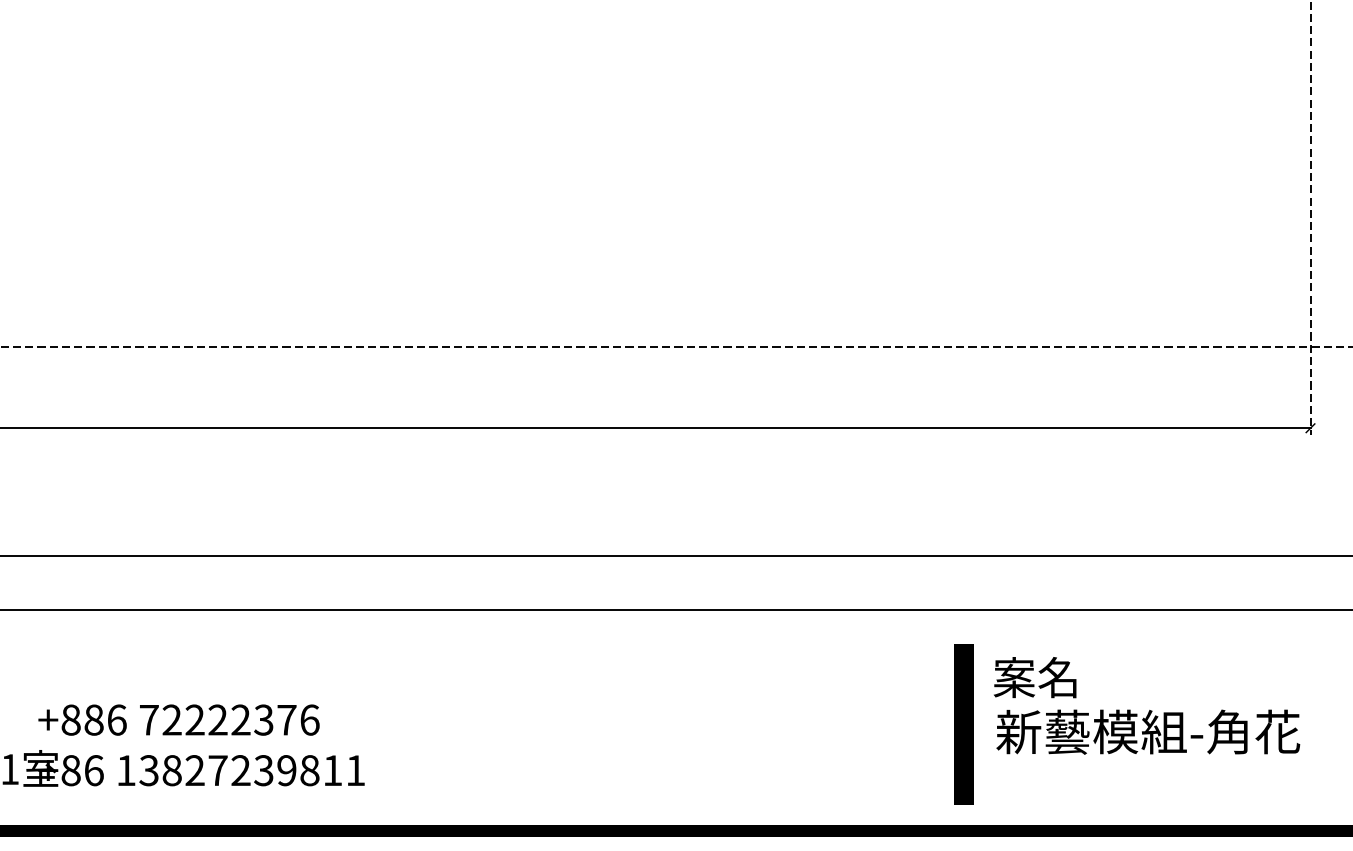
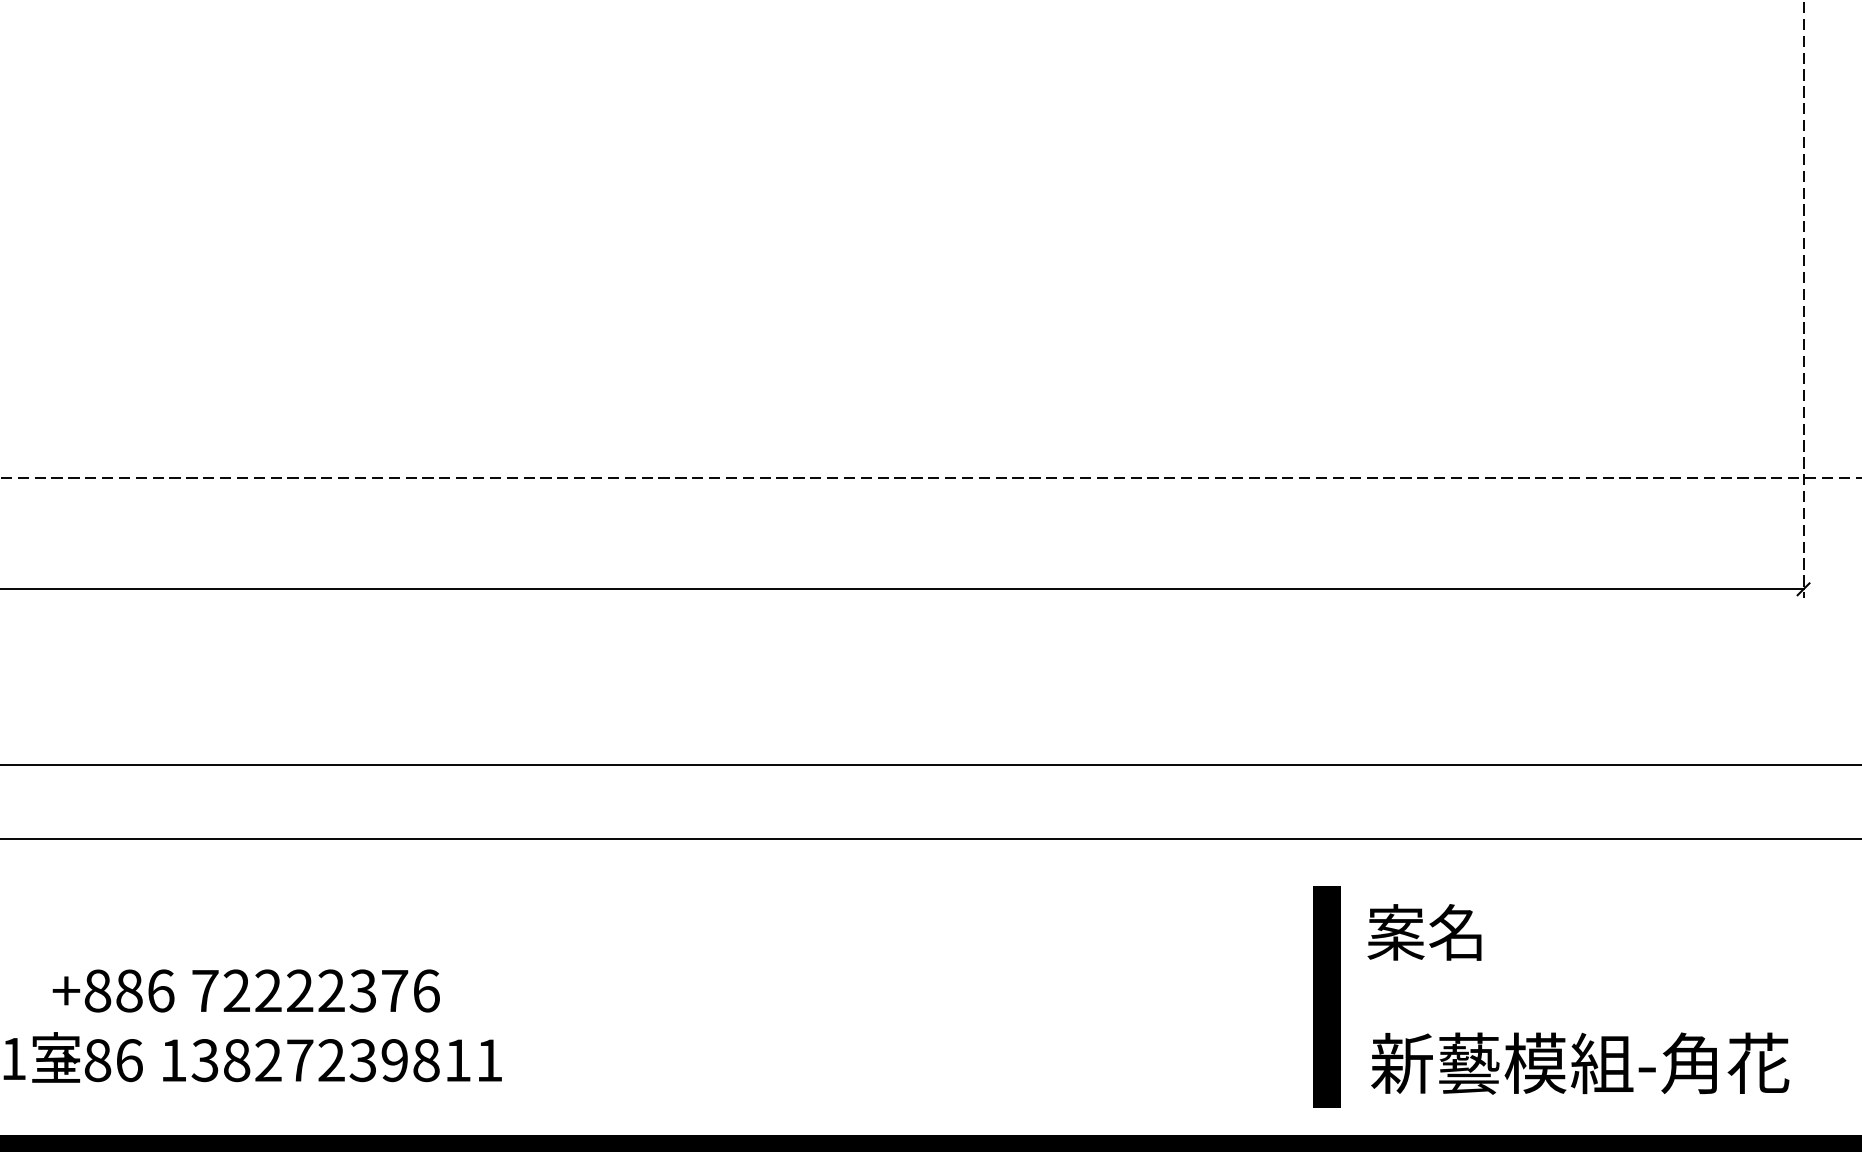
text: (1148, 732) -> (1580, 1063), moved

